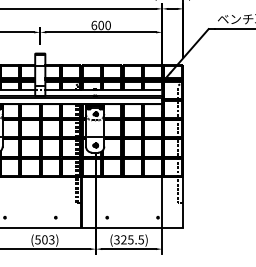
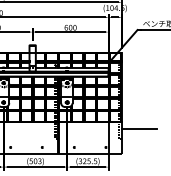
line: (210, 187) -> (138, 128), added

